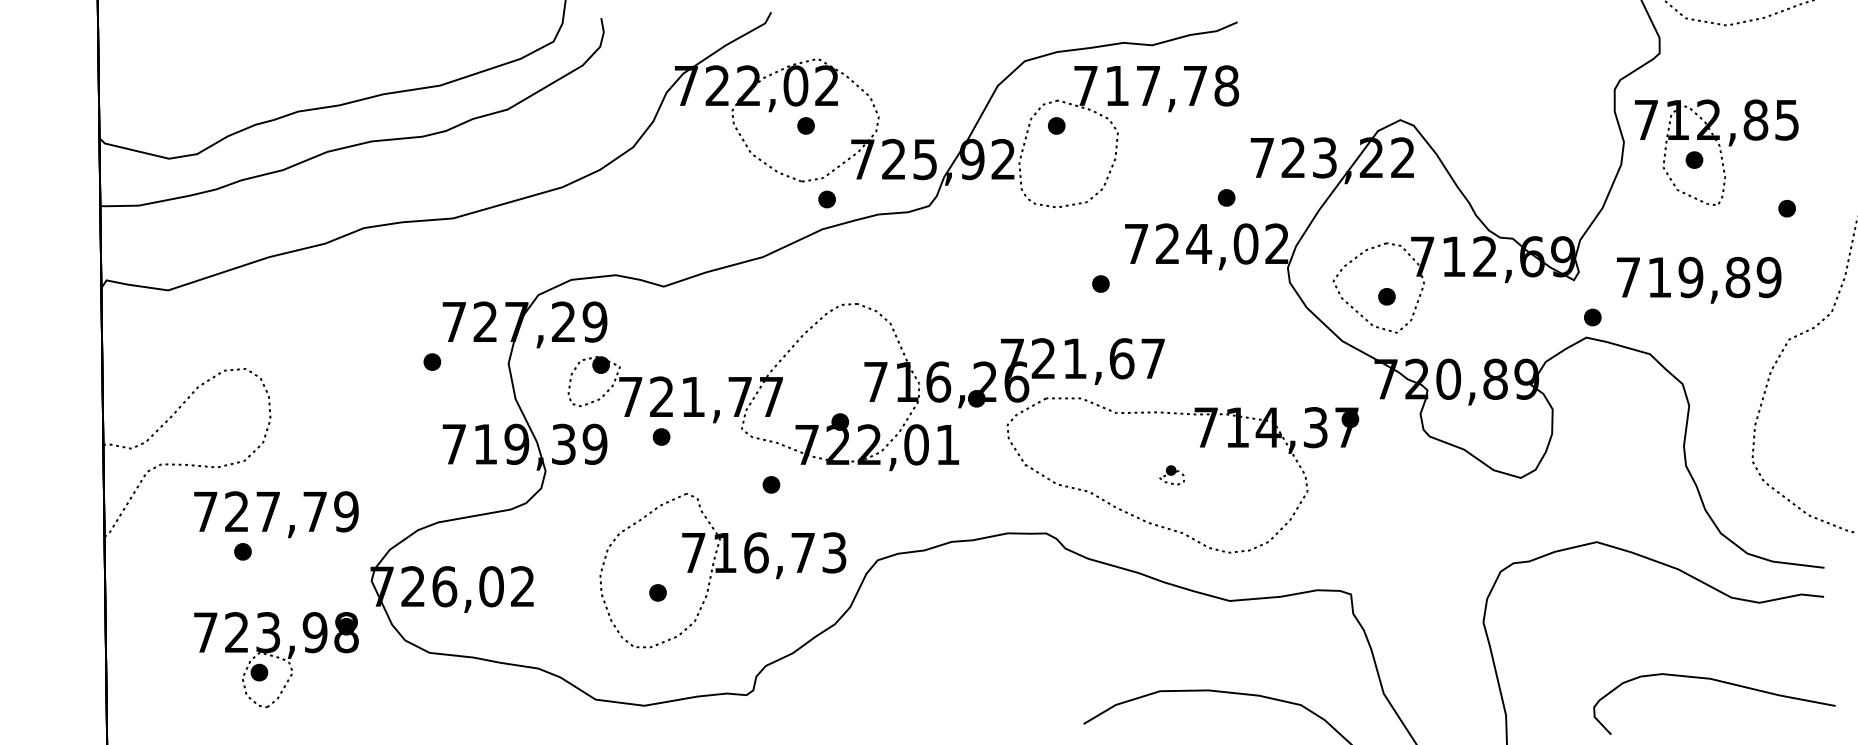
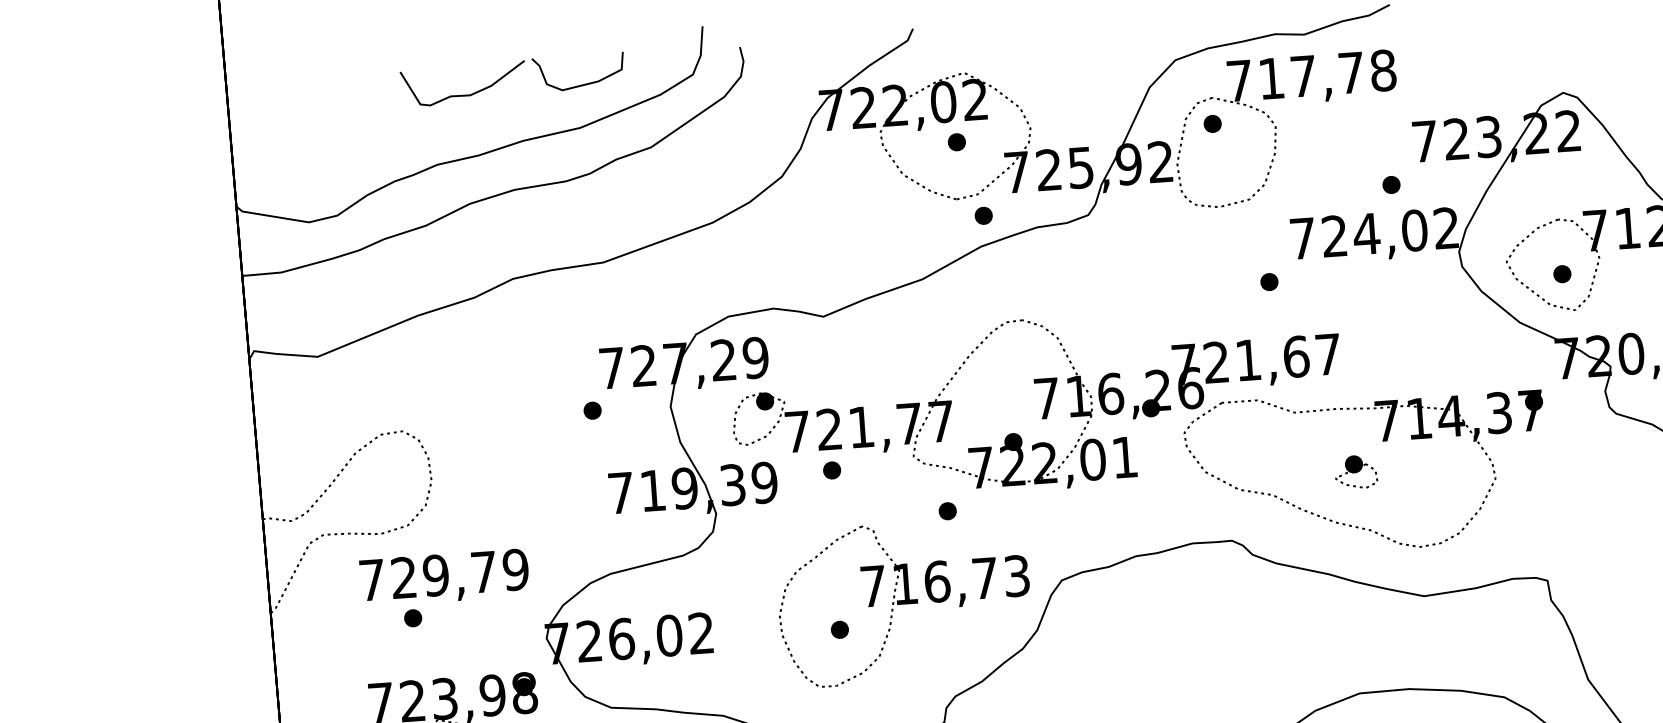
part: (372, 29) -> (507, 75), added
part: (1171, 474) -> (1355, 471), size x1.67
text: (267, 511) -> (435, 575), 727,79 -> 729,79

